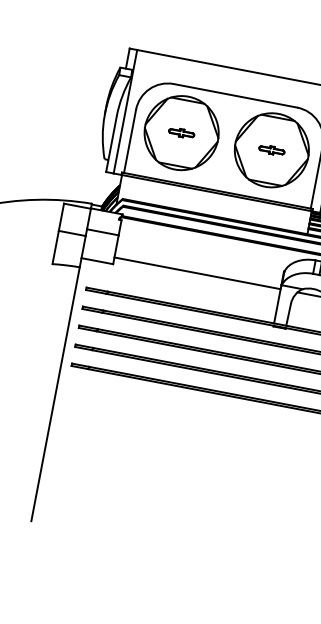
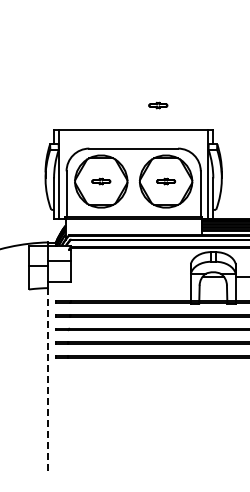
part: (281, 42) -> (158, 105), added
line: (197, 272) -> (130, 276), removed
line: (55, 393) -> (48, 378), solid -> dashed

